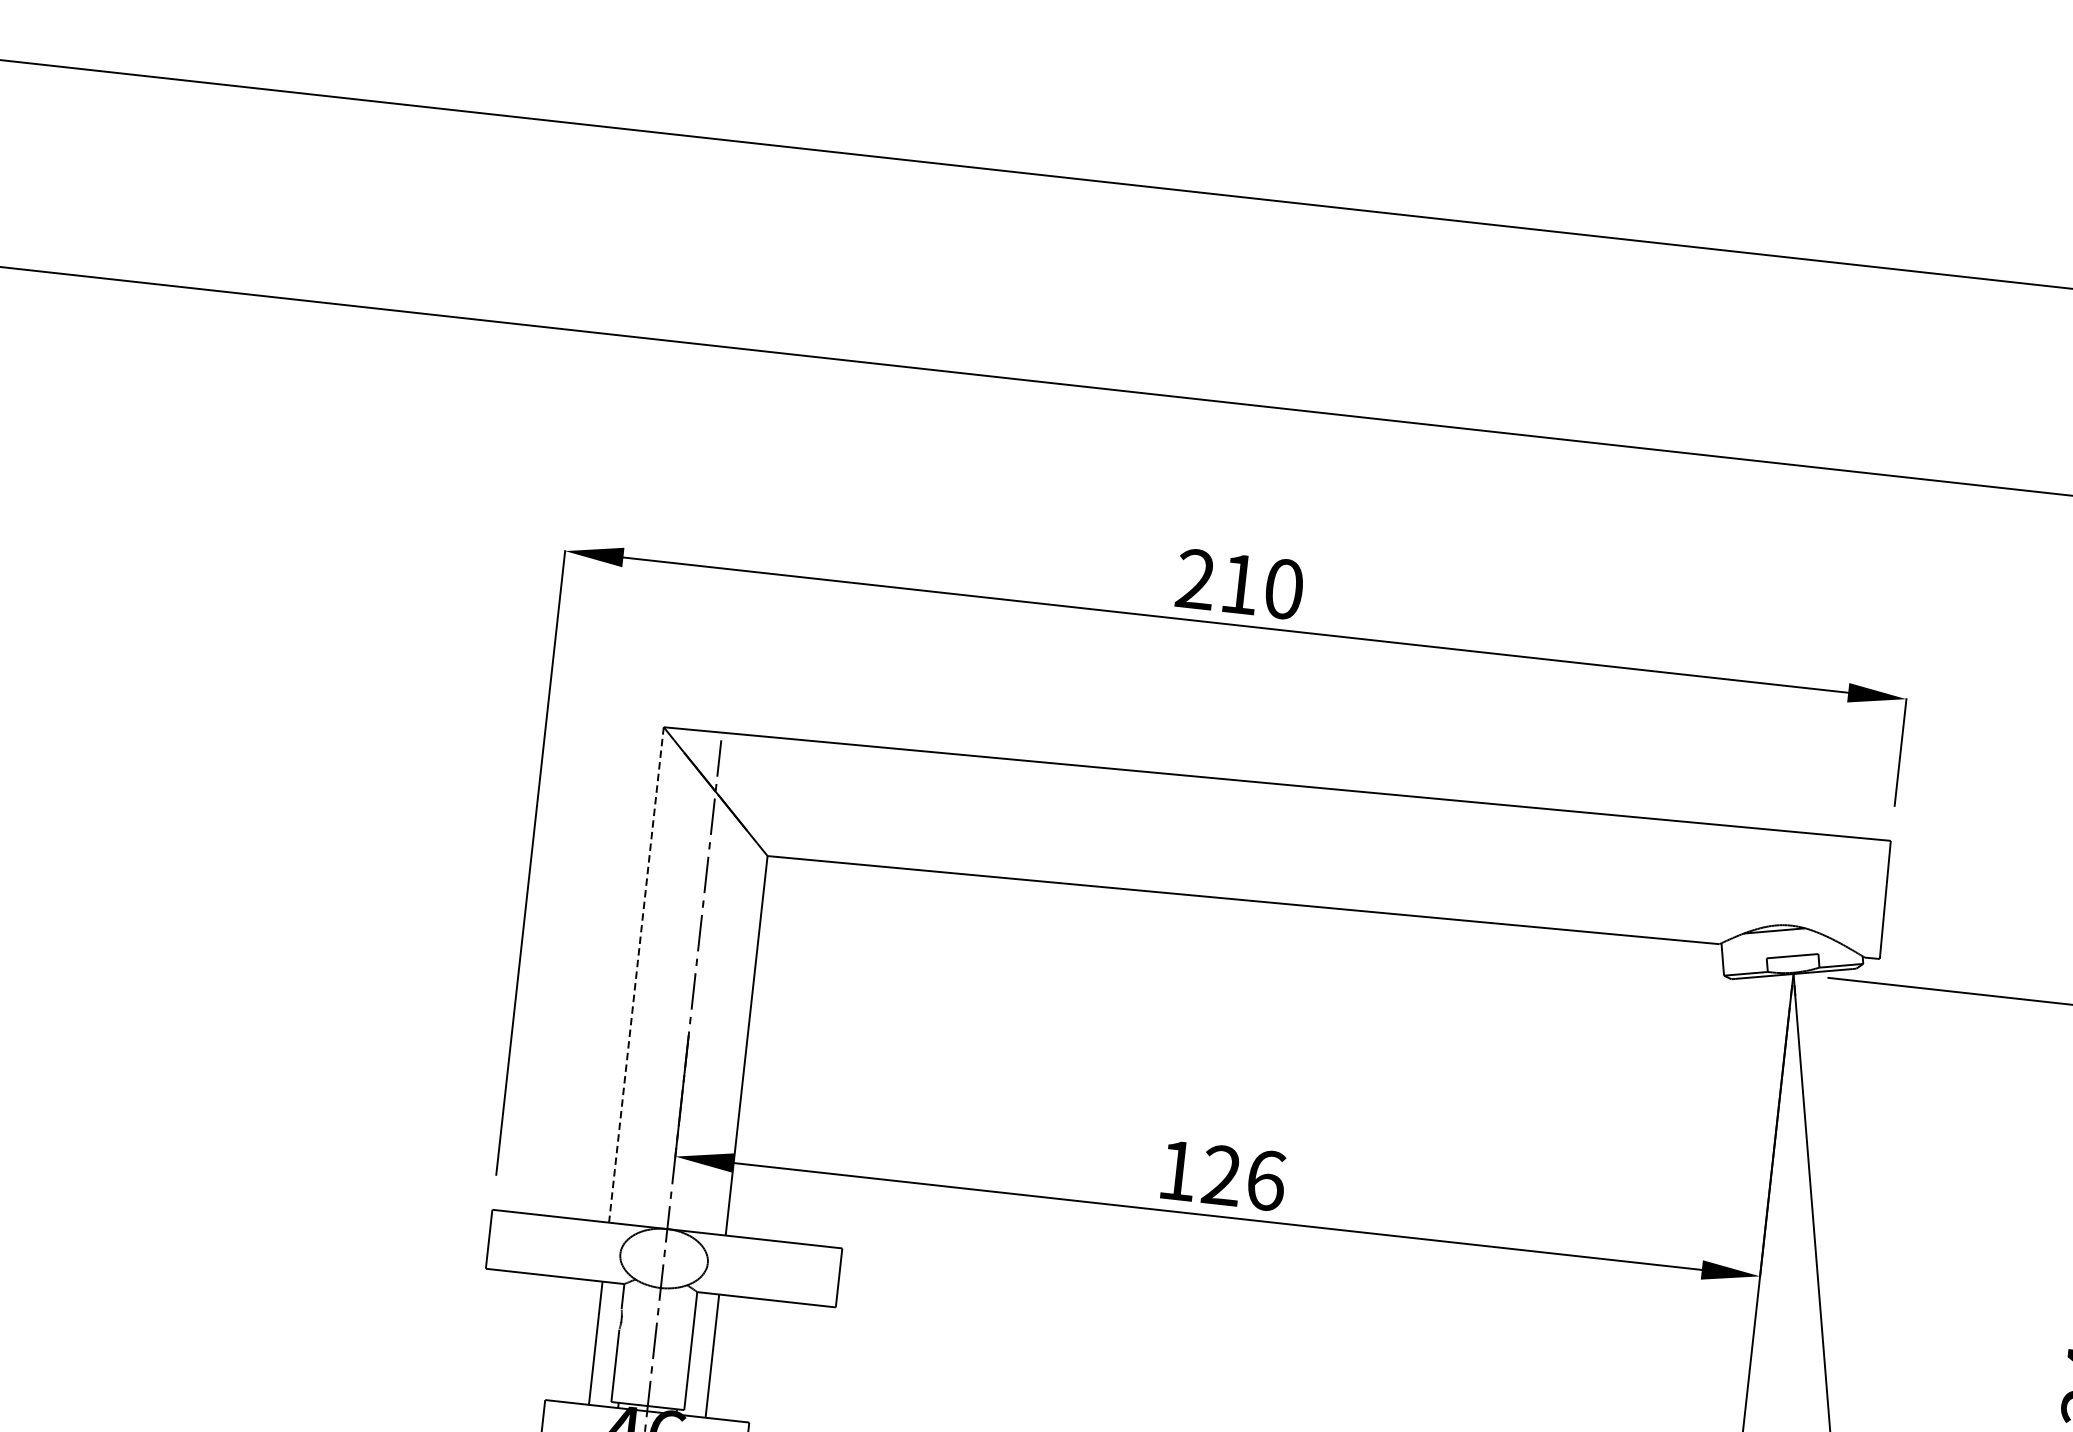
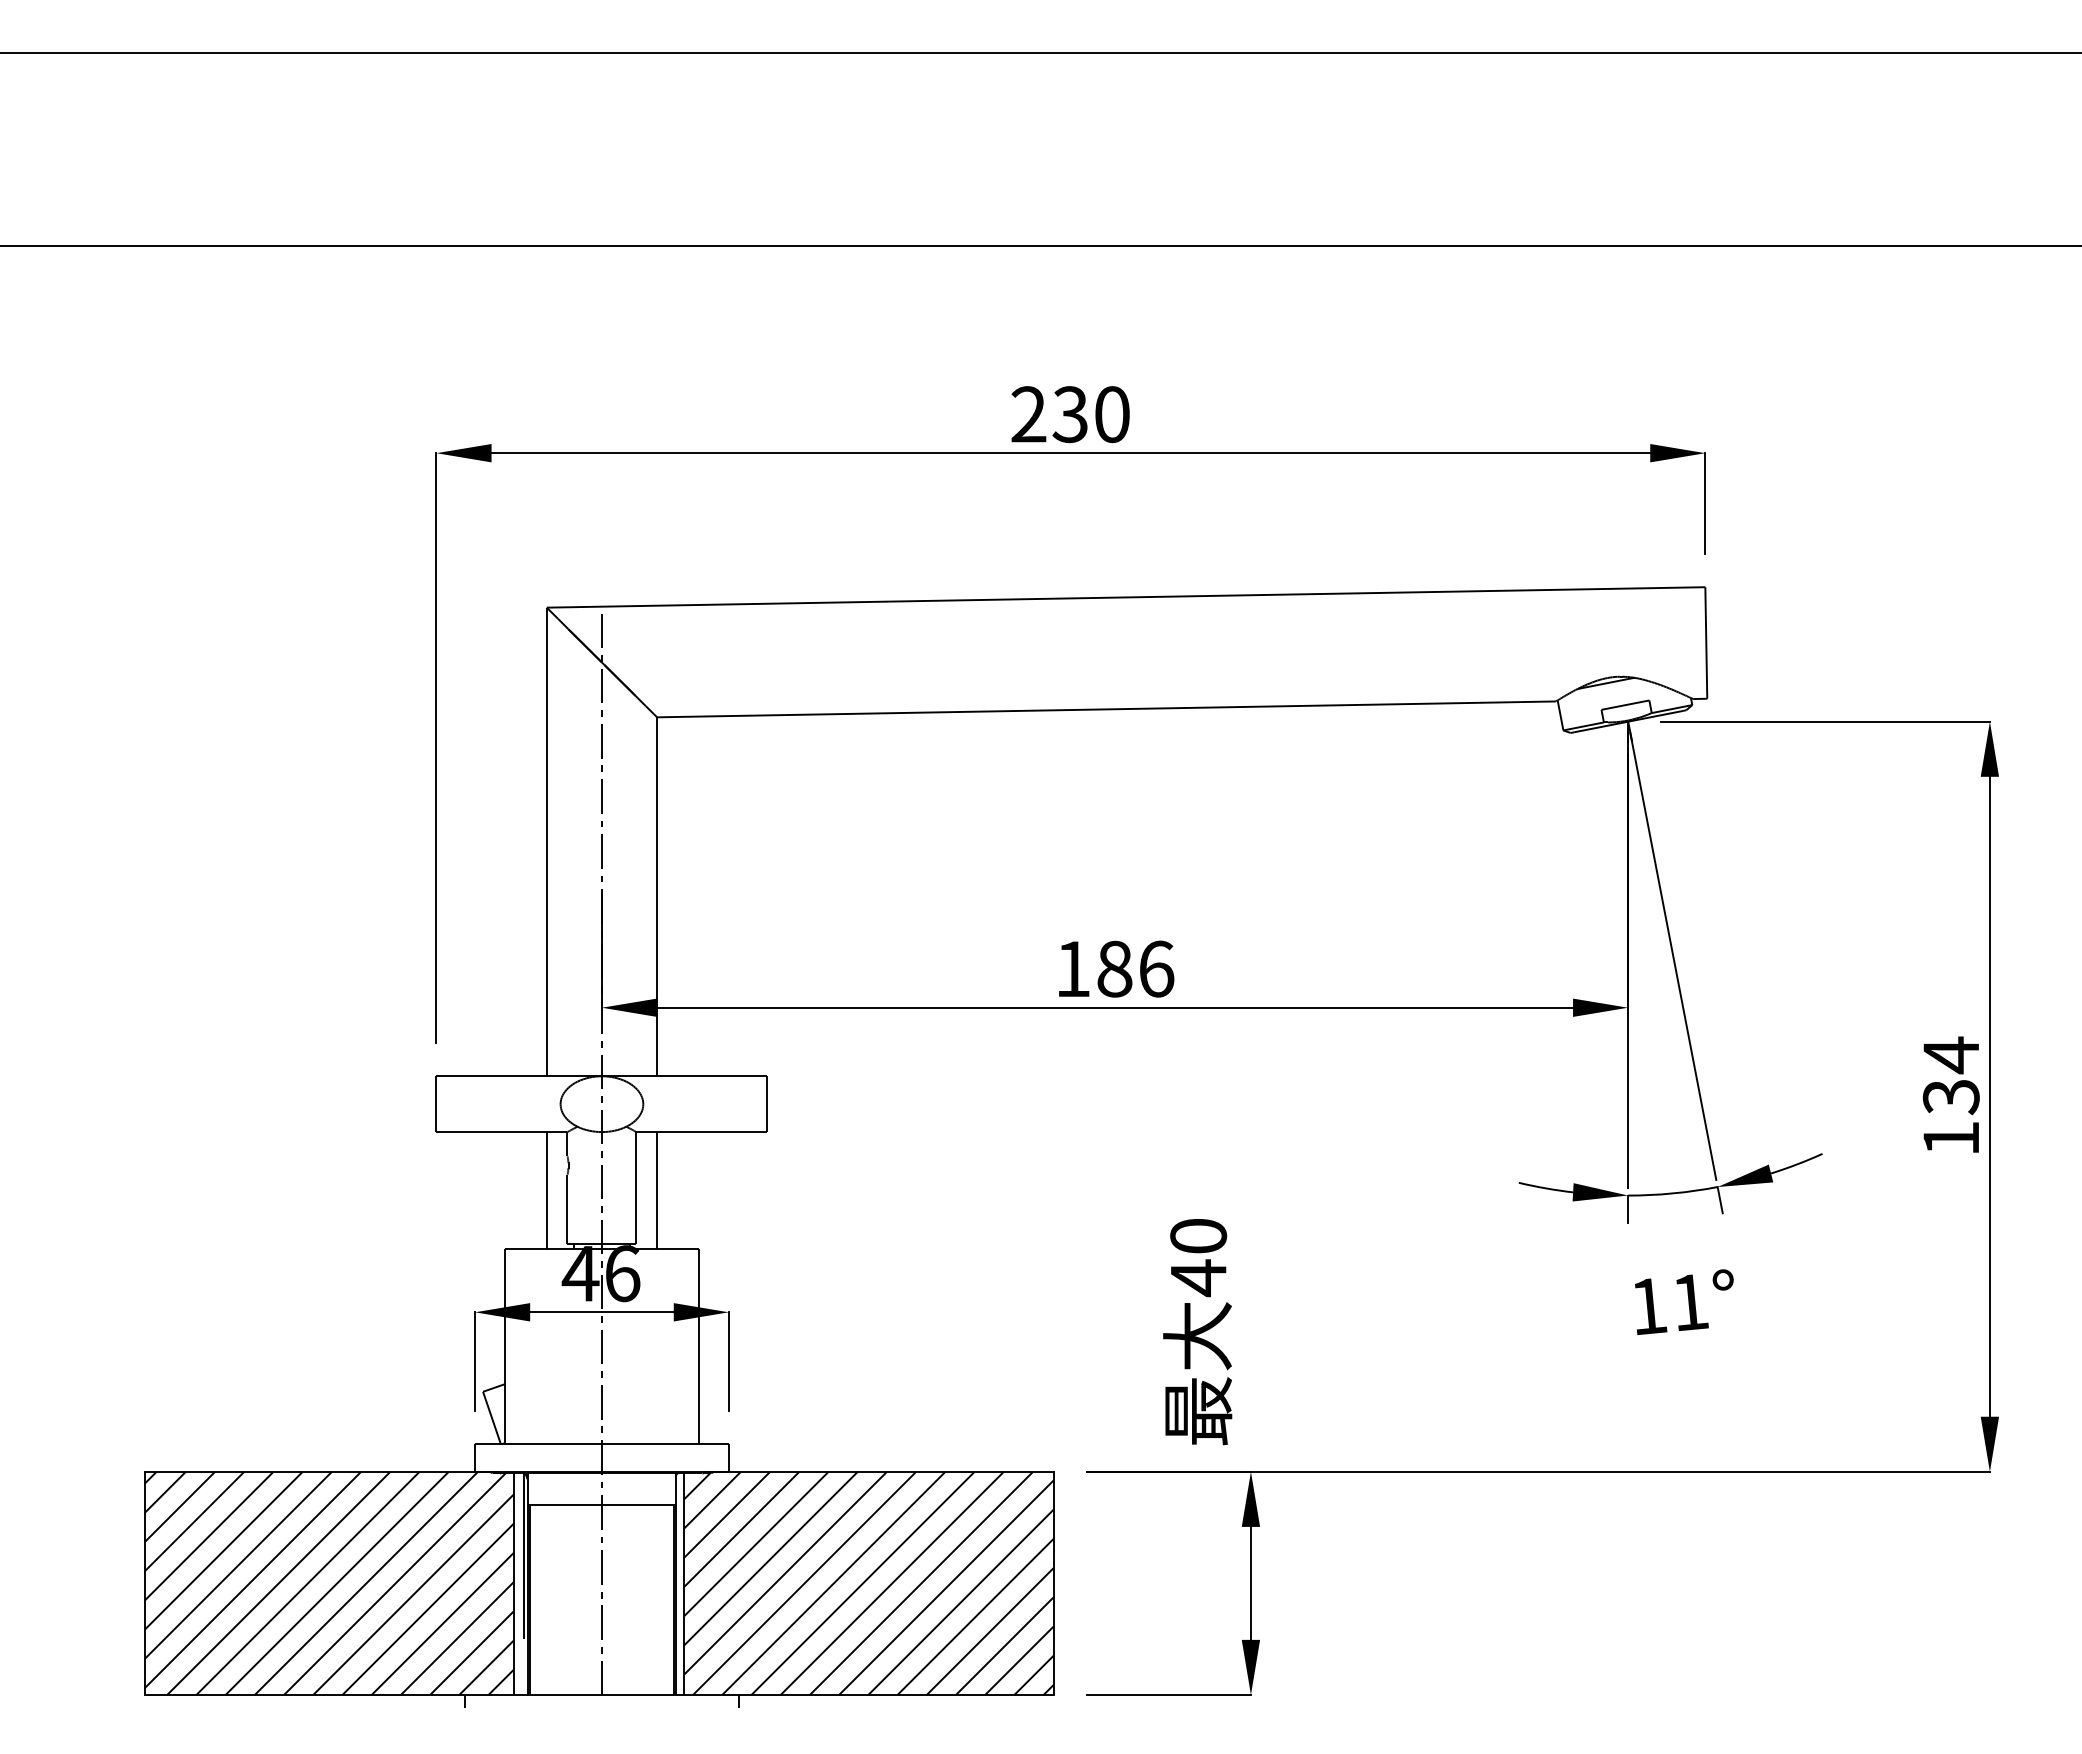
text: (1238, 584) -> (1069, 414), 210 -> 230
line: (636, 975) -> (546, 842), dashed -> solid
text: (1221, 1174) -> (1114, 968), 126 -> 186

